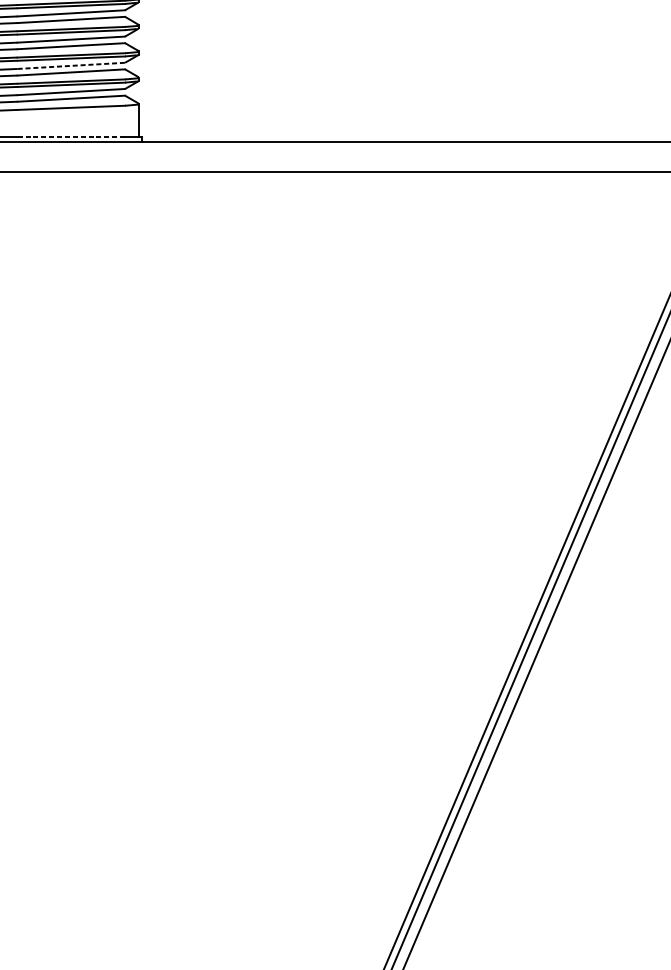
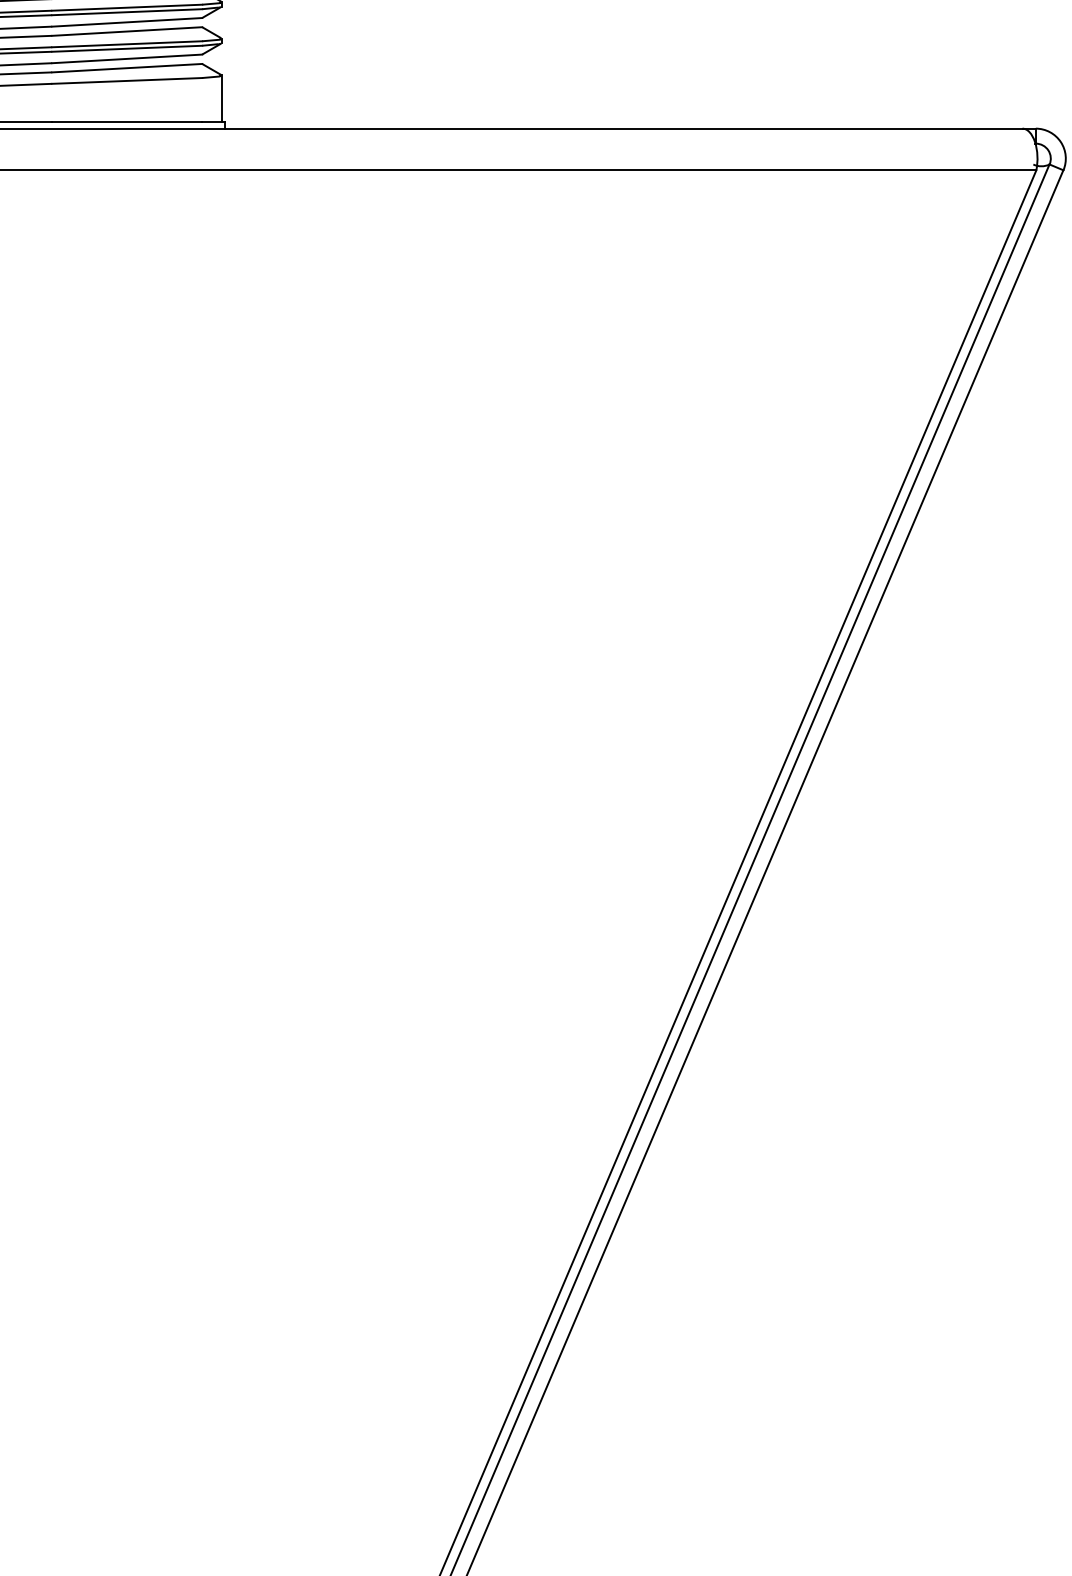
line: (71, 65) -> (127, 22), dashed -> solid
line: (71, 136) -> (127, 121), dashed -> solid

